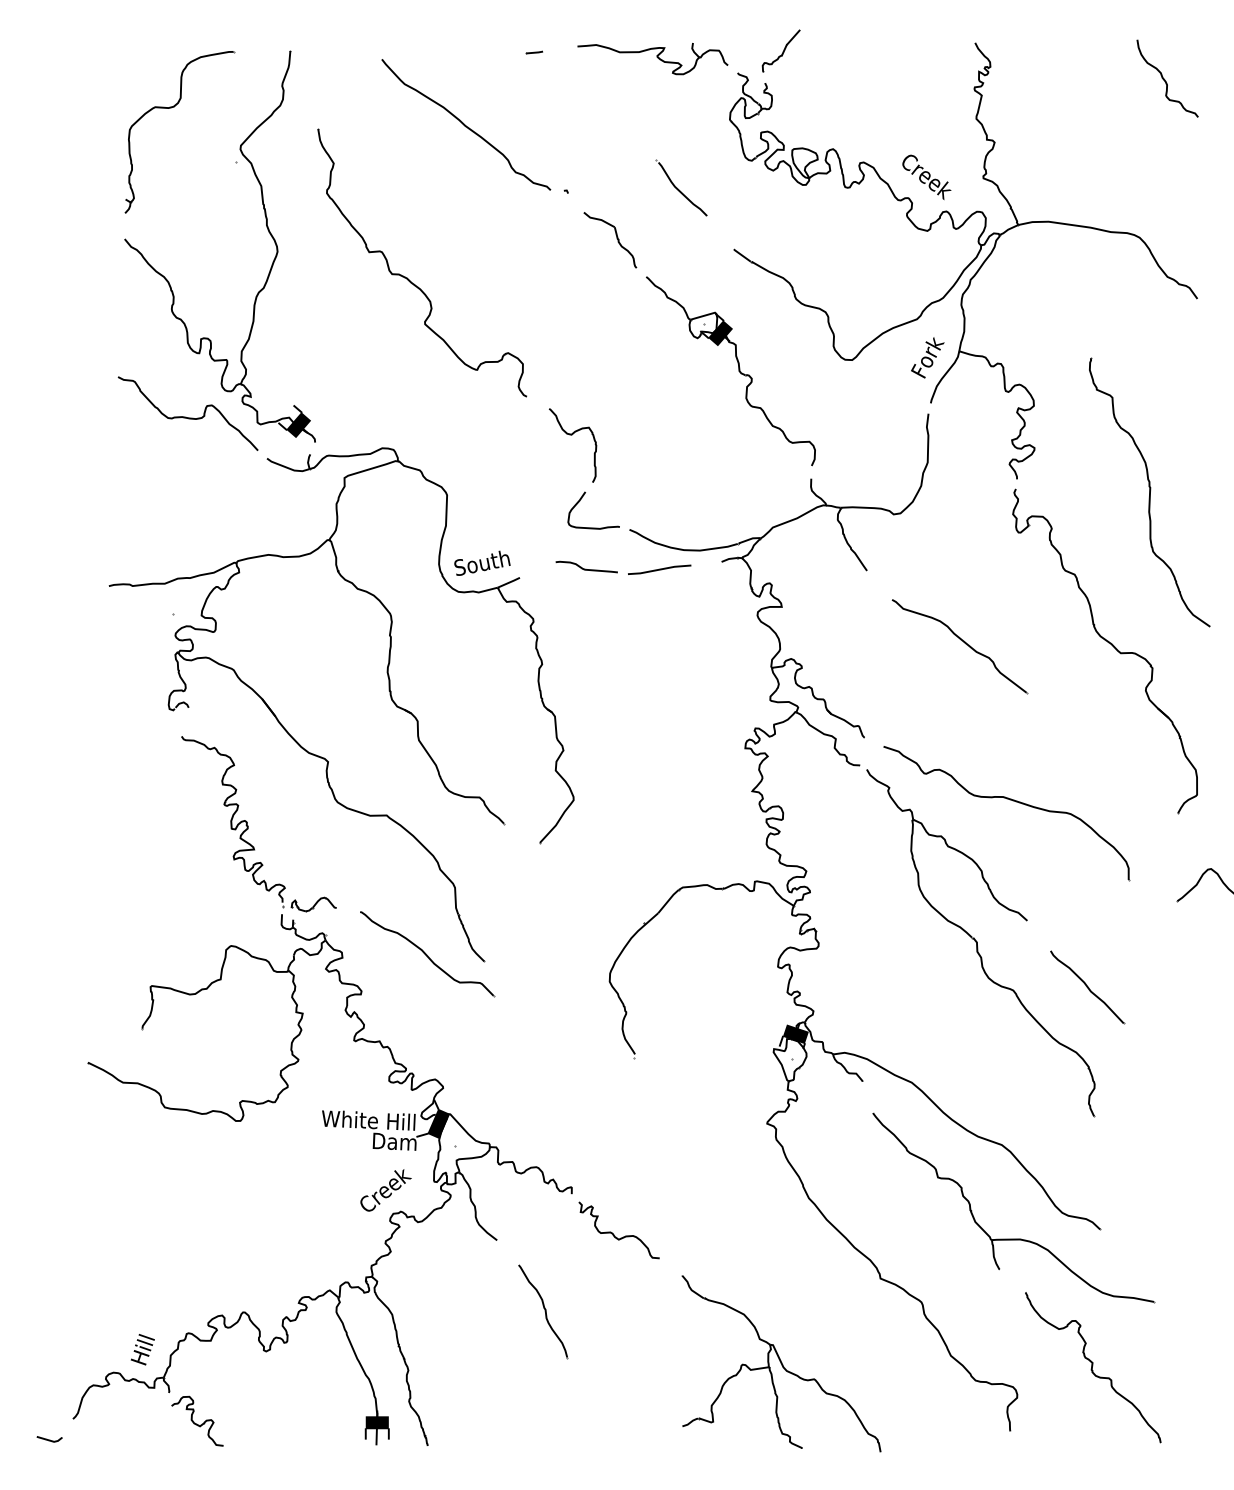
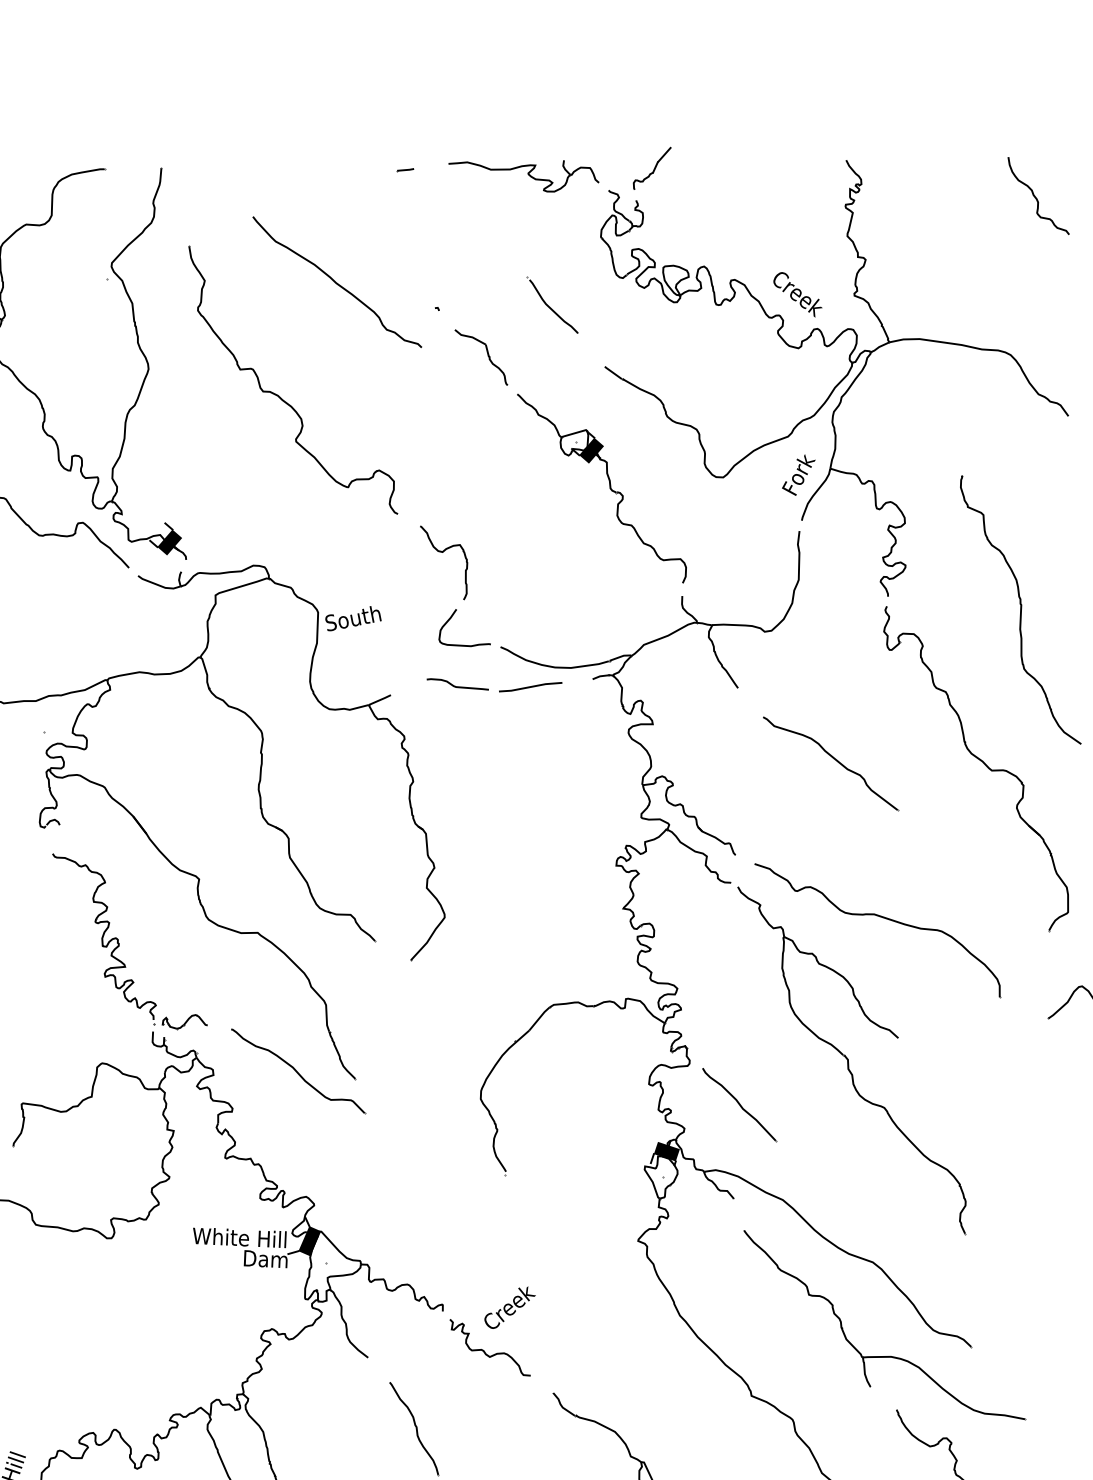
curve: (465, 124) -> (336, 281), moved
text: (482, 562) -> (353, 617), moved
part: (1087, 987) -> (739, 1104), moved
text: (385, 1190) -> (509, 1307), moved

